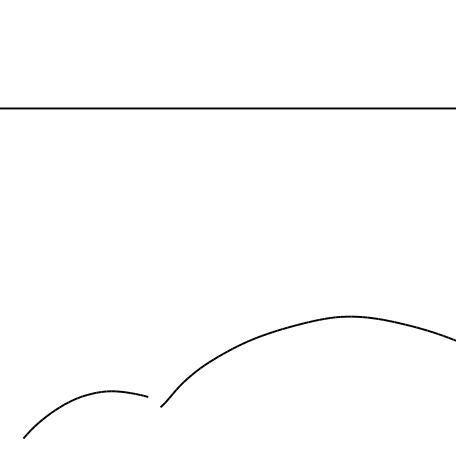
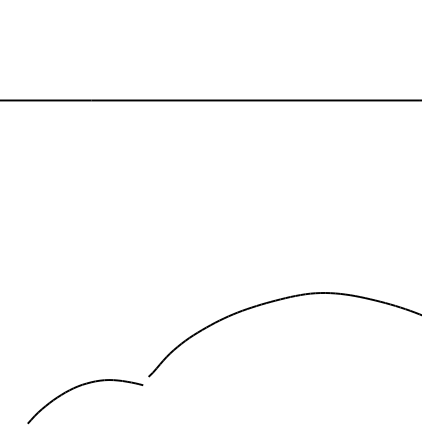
part: (81, 398) -> (81, 386), moved

